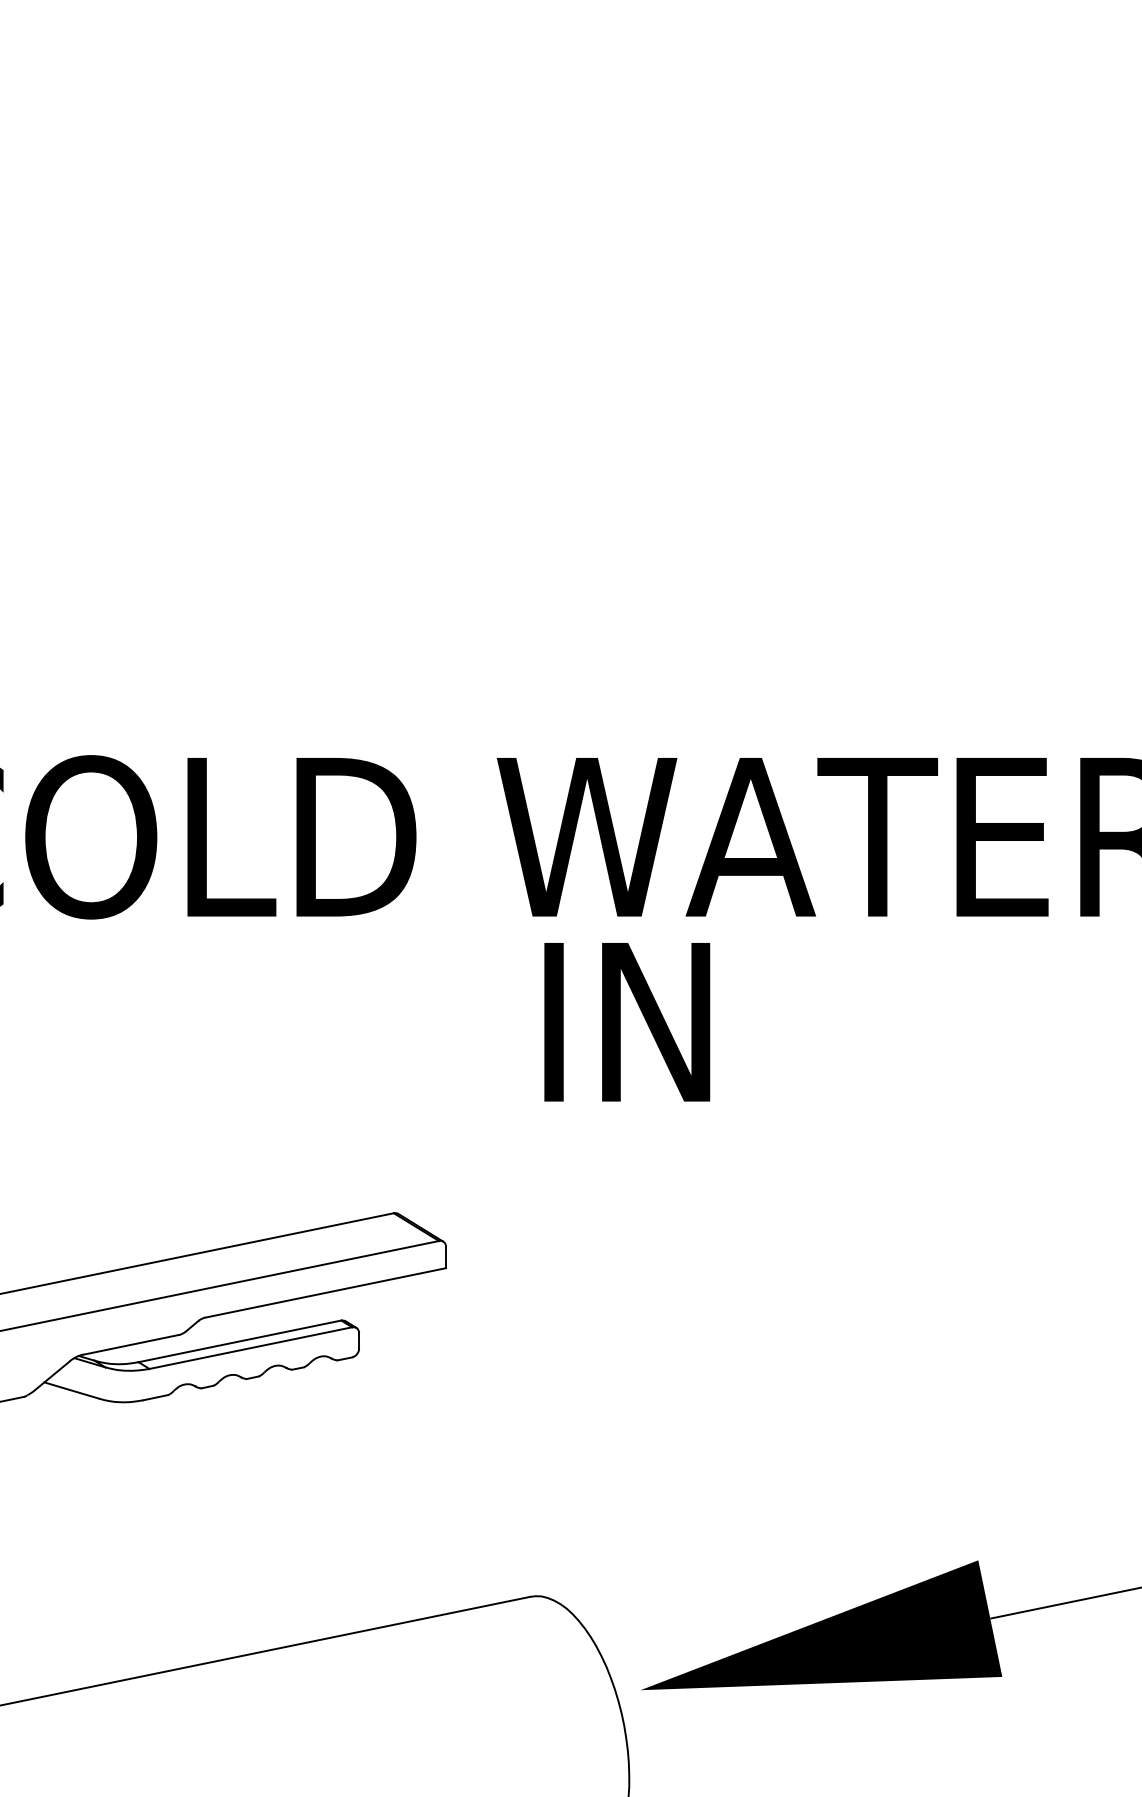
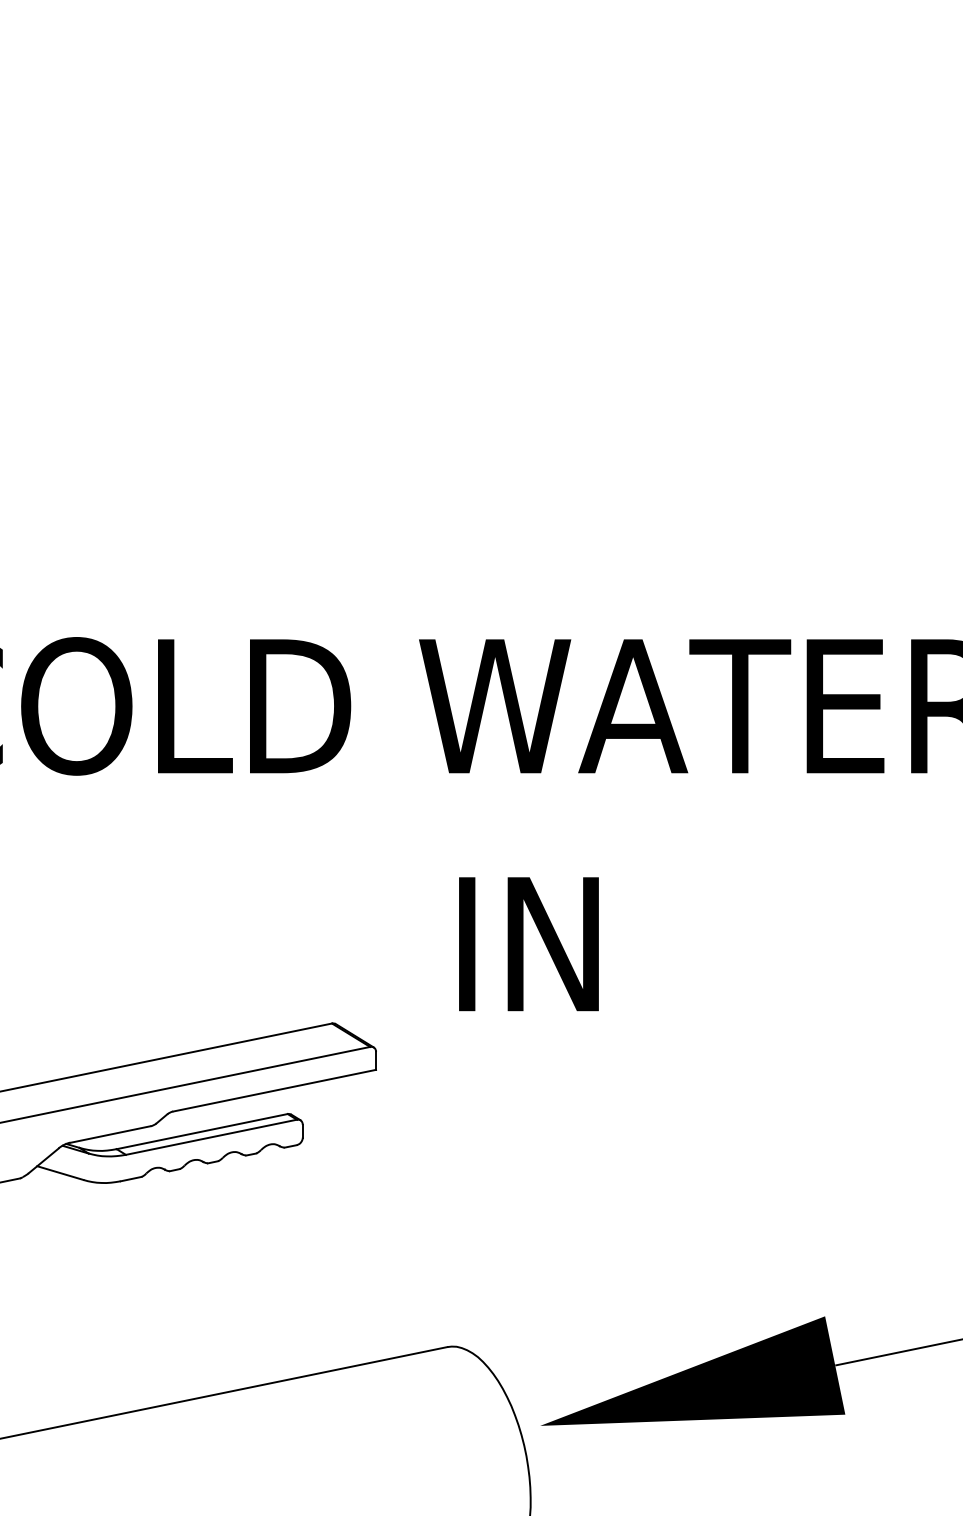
text: (627, 1022) -> (529, 944), moved

